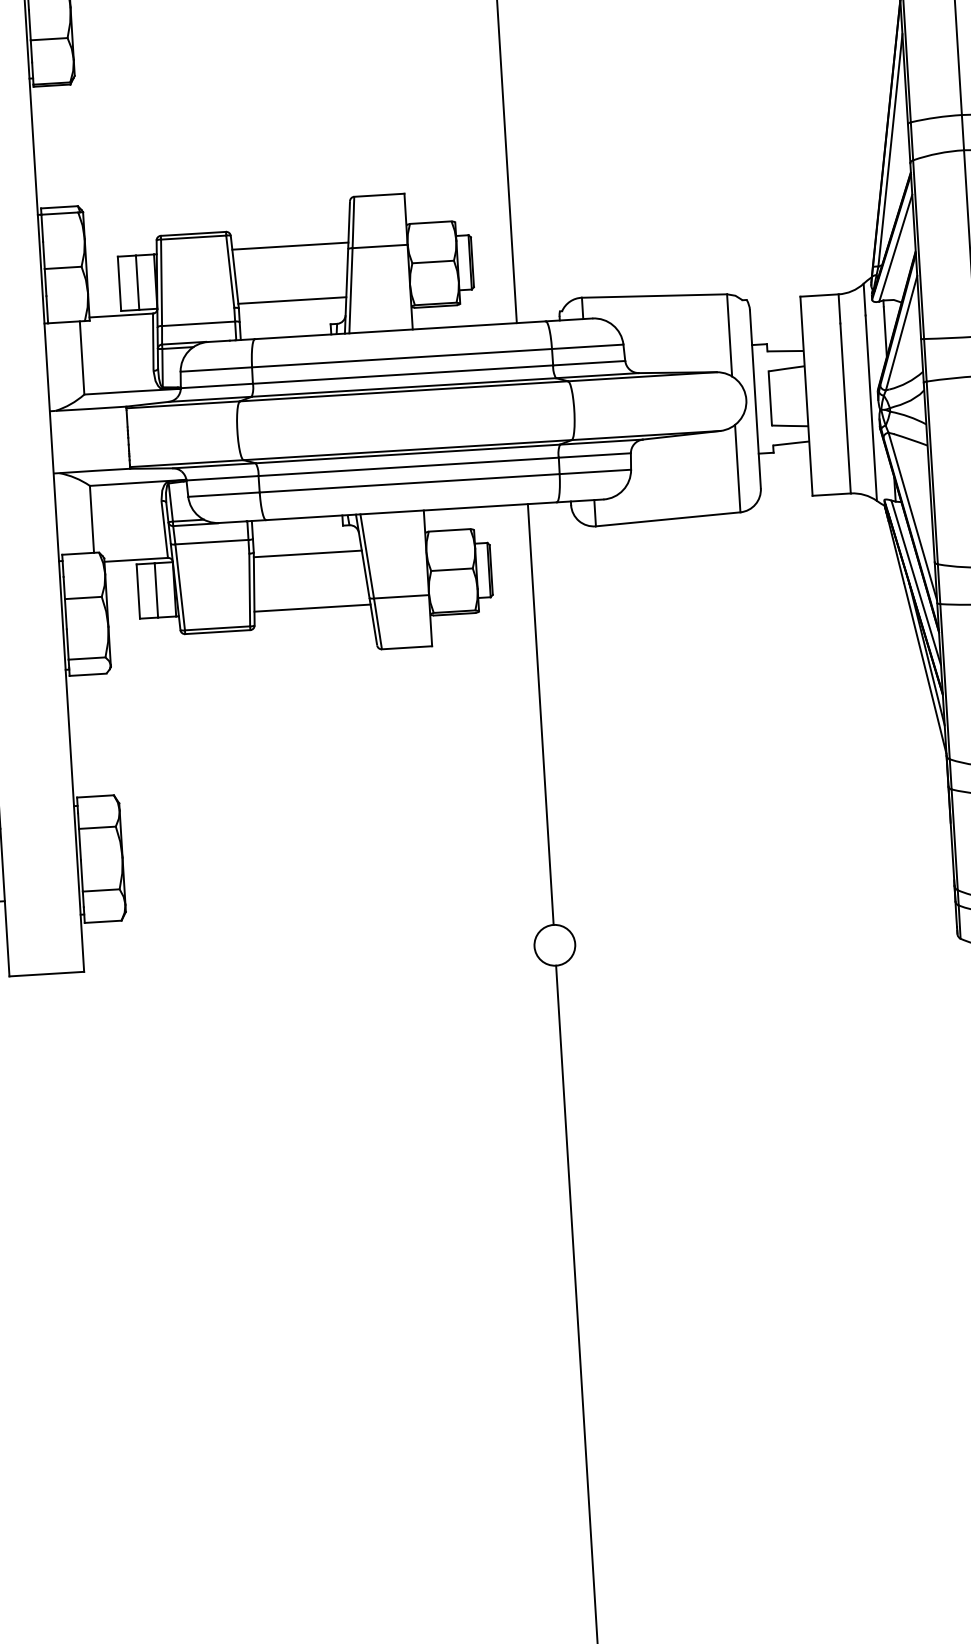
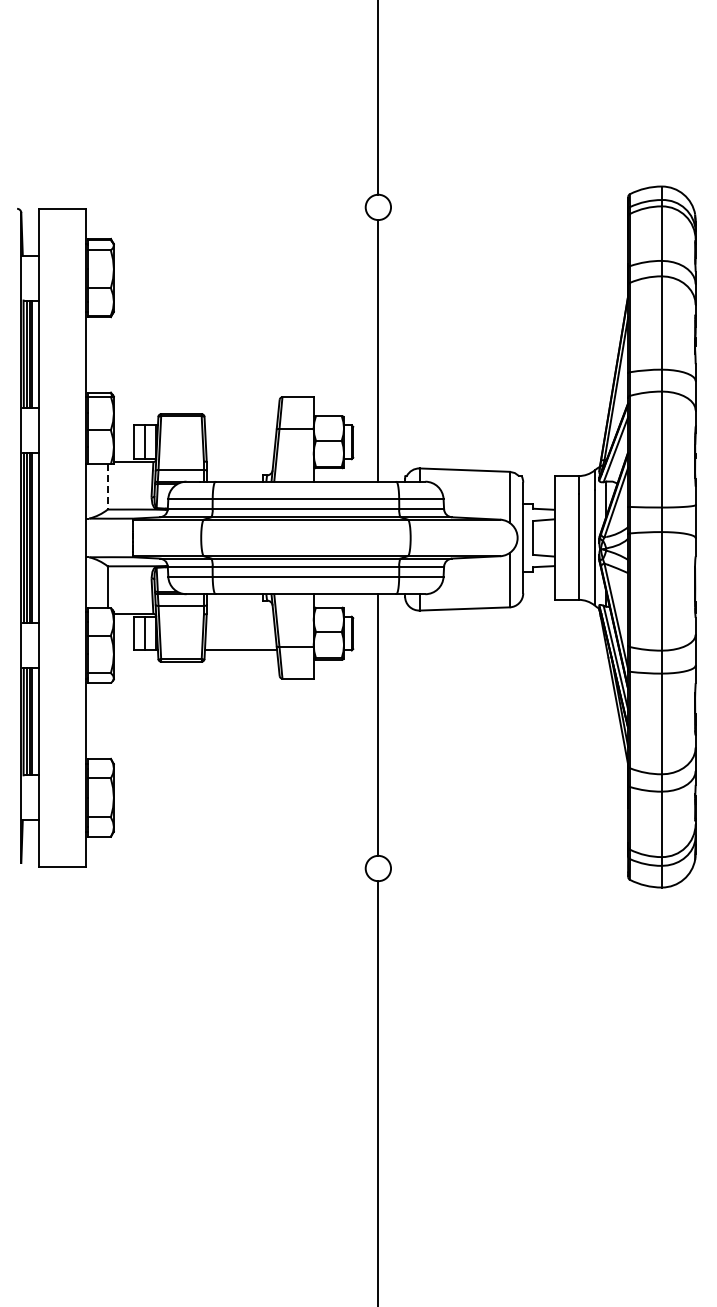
line: (289, 246) -> (240, 425), removed
line: (291, 301) -> (239, 459), removed
line: (81, 357) -> (107, 486), solid -> dashed
line: (306, 553) -> (239, 616), removed

